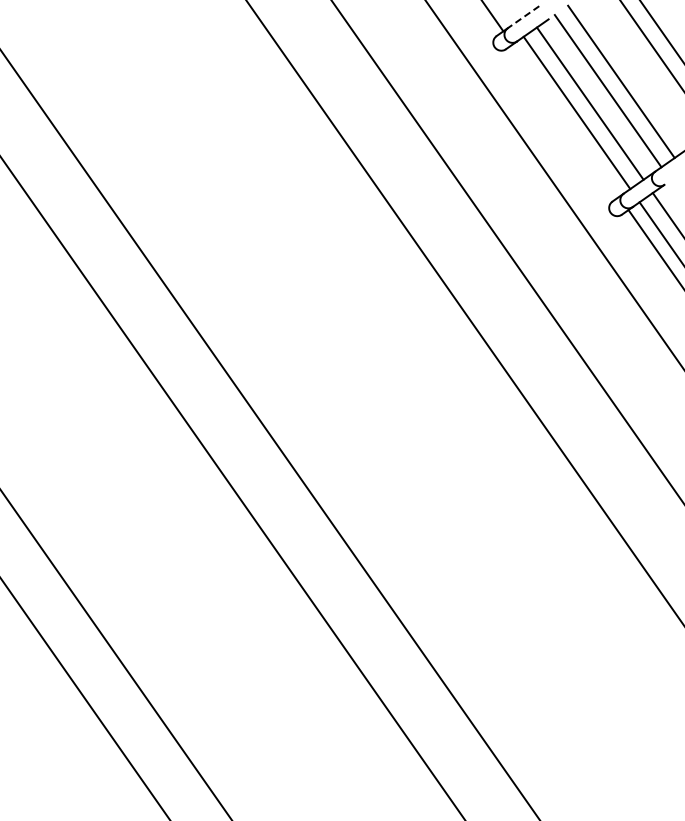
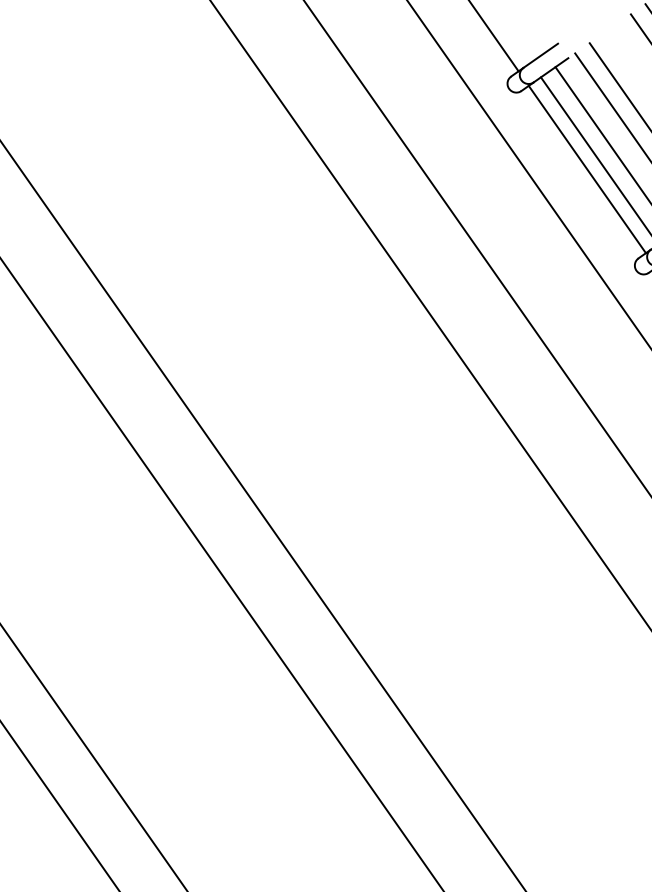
line: (523, 17) -> (540, 56), dashed -> solid
line: (565, 120) -> (586, 169), added

